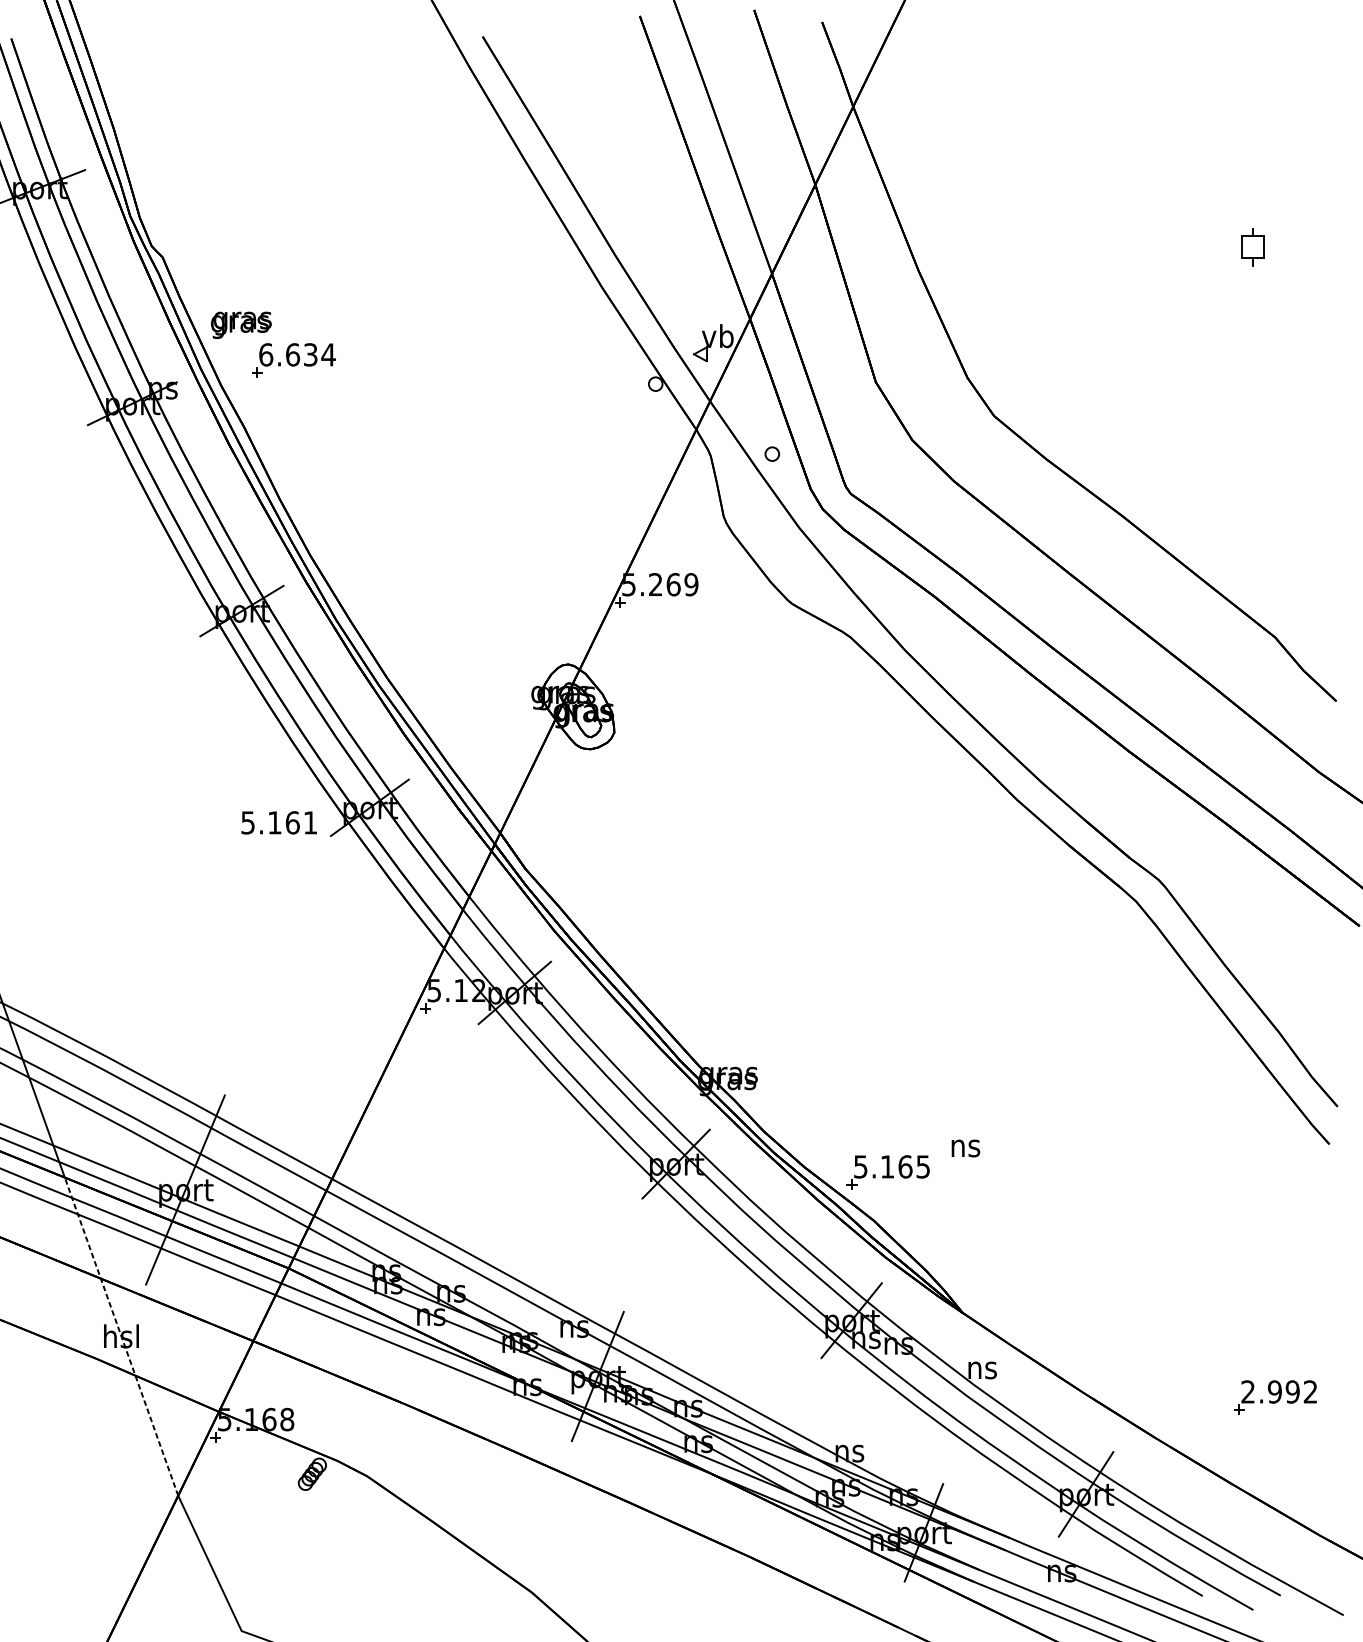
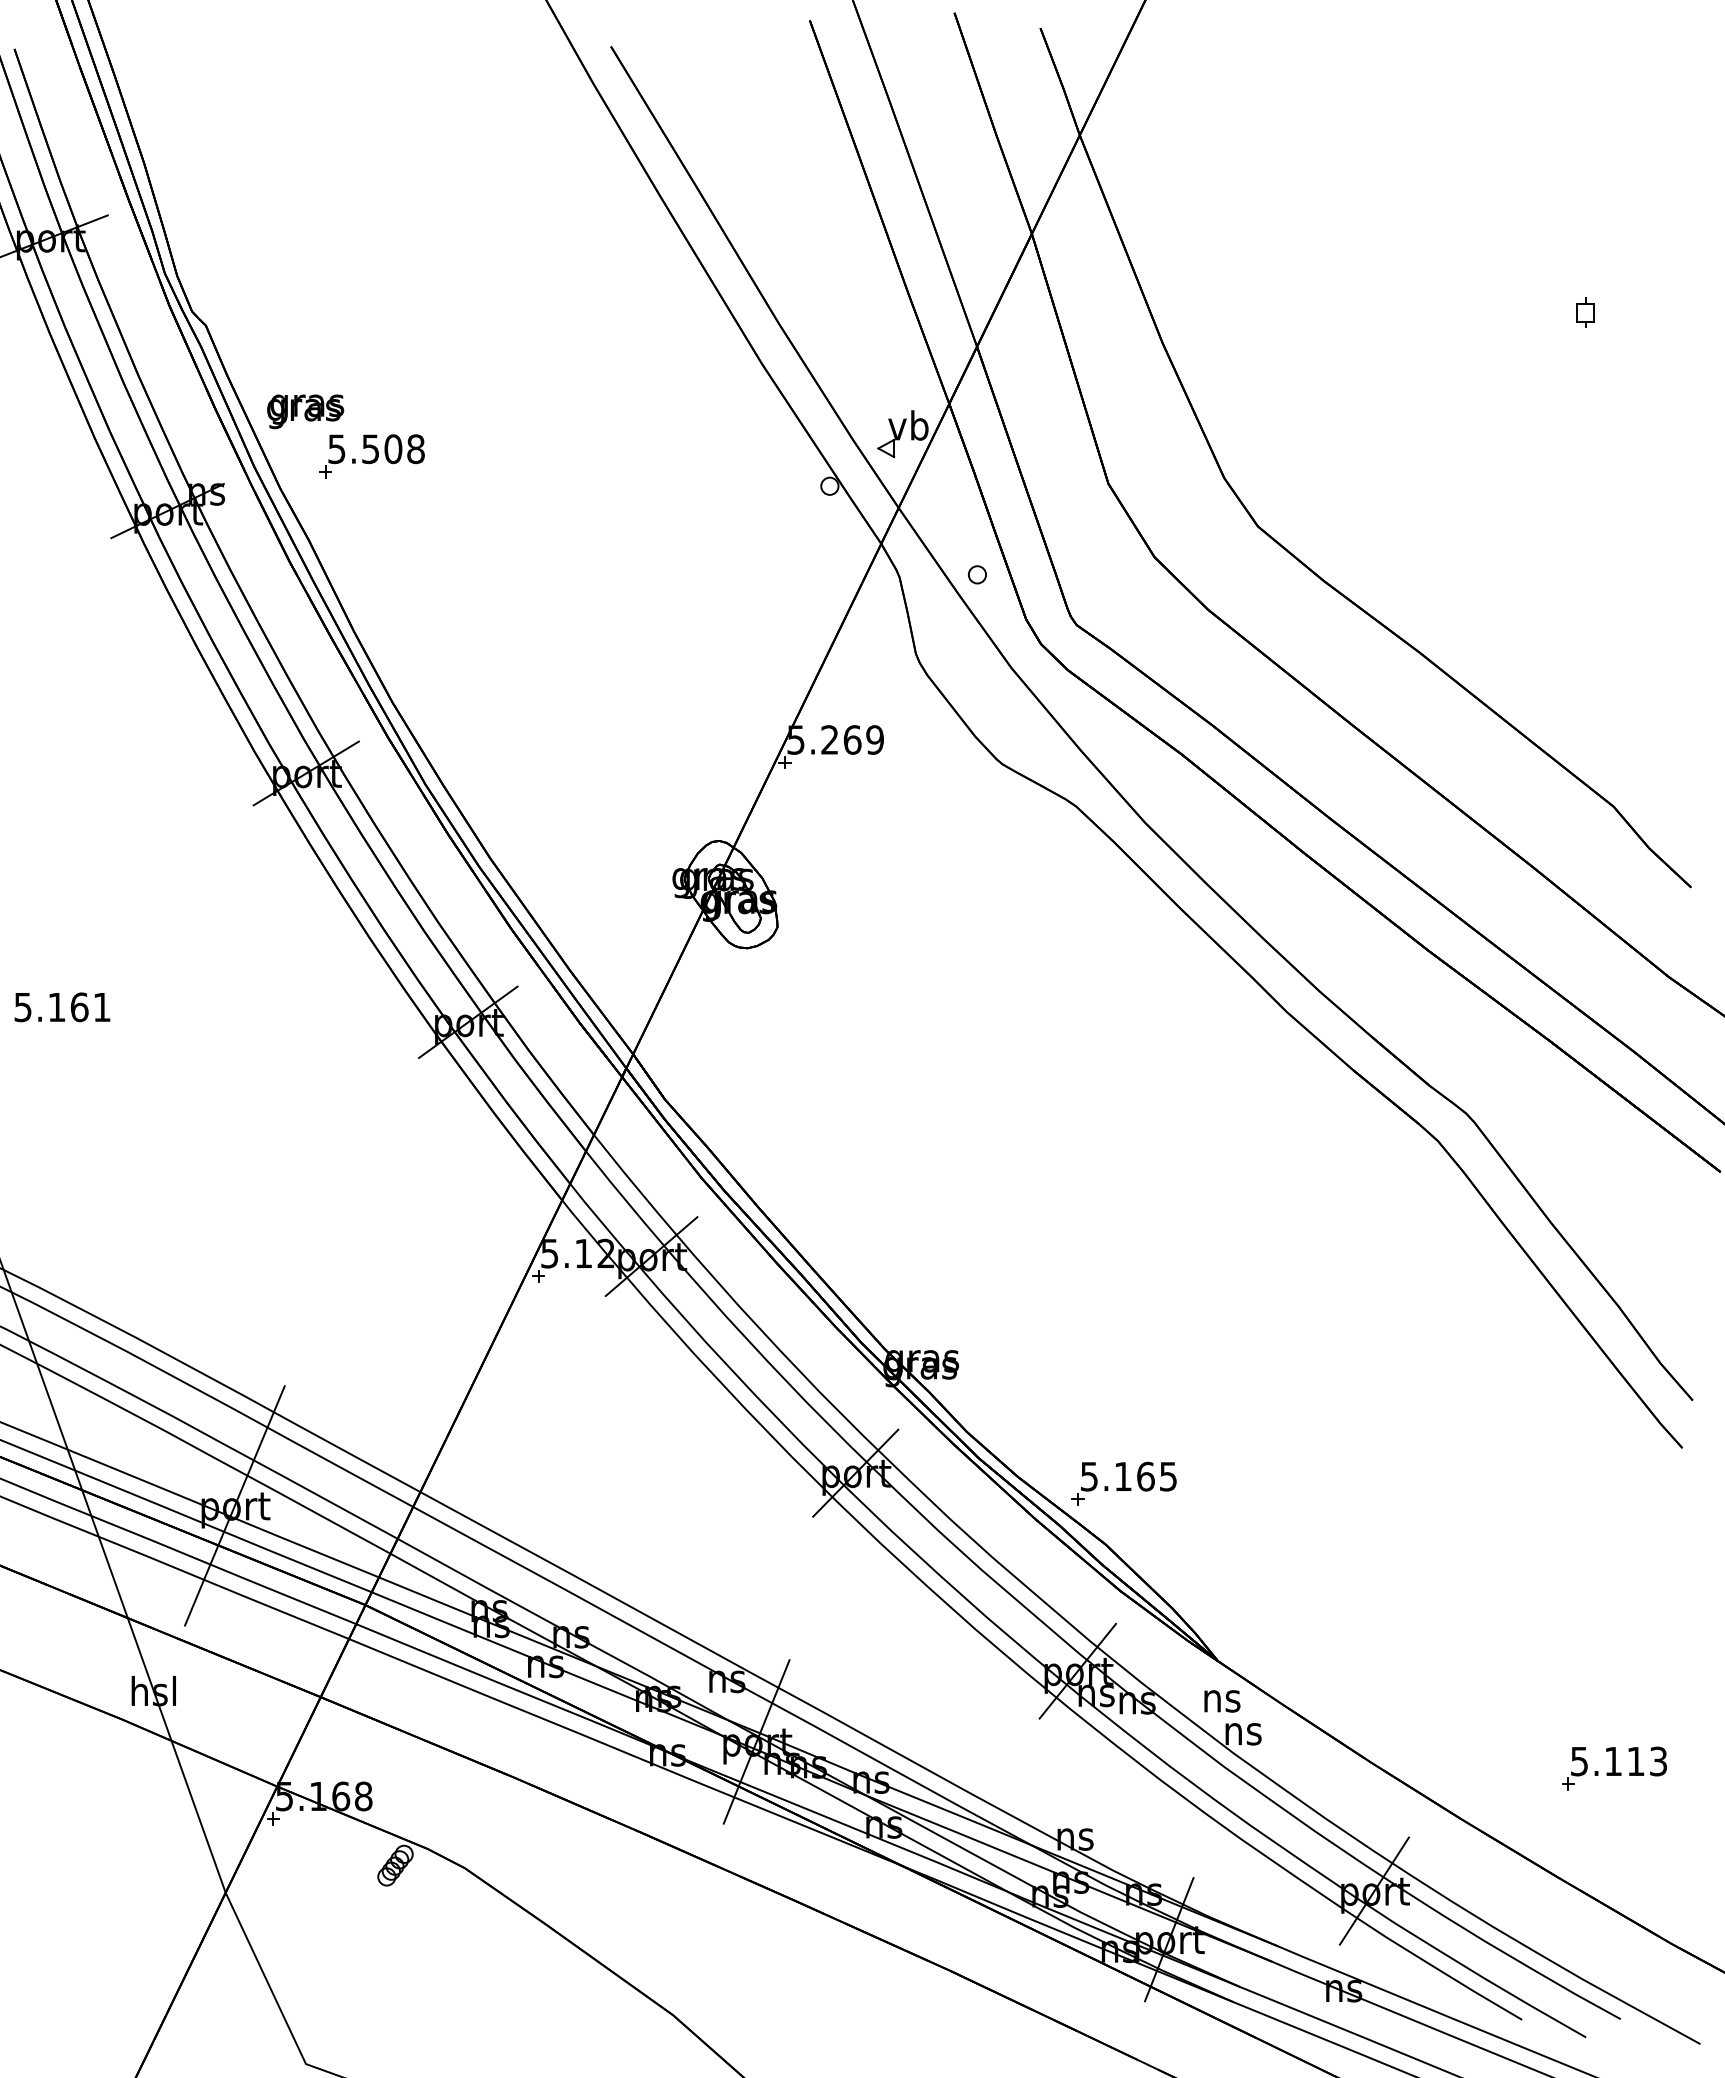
part: (1252, 246) -> (1585, 312), size x0.62
text: (297, 355) -> (376, 449), 6.634 -> 5.508
text: (279, 822) -> (62, 1007), moved
text: (966, 1148) -> (1222, 1701), moved
line: (121, 1336) -> (153, 1691), dashed -> solid
text: (1279, 1391) -> (1619, 1761), 2.992 -> 5.113

